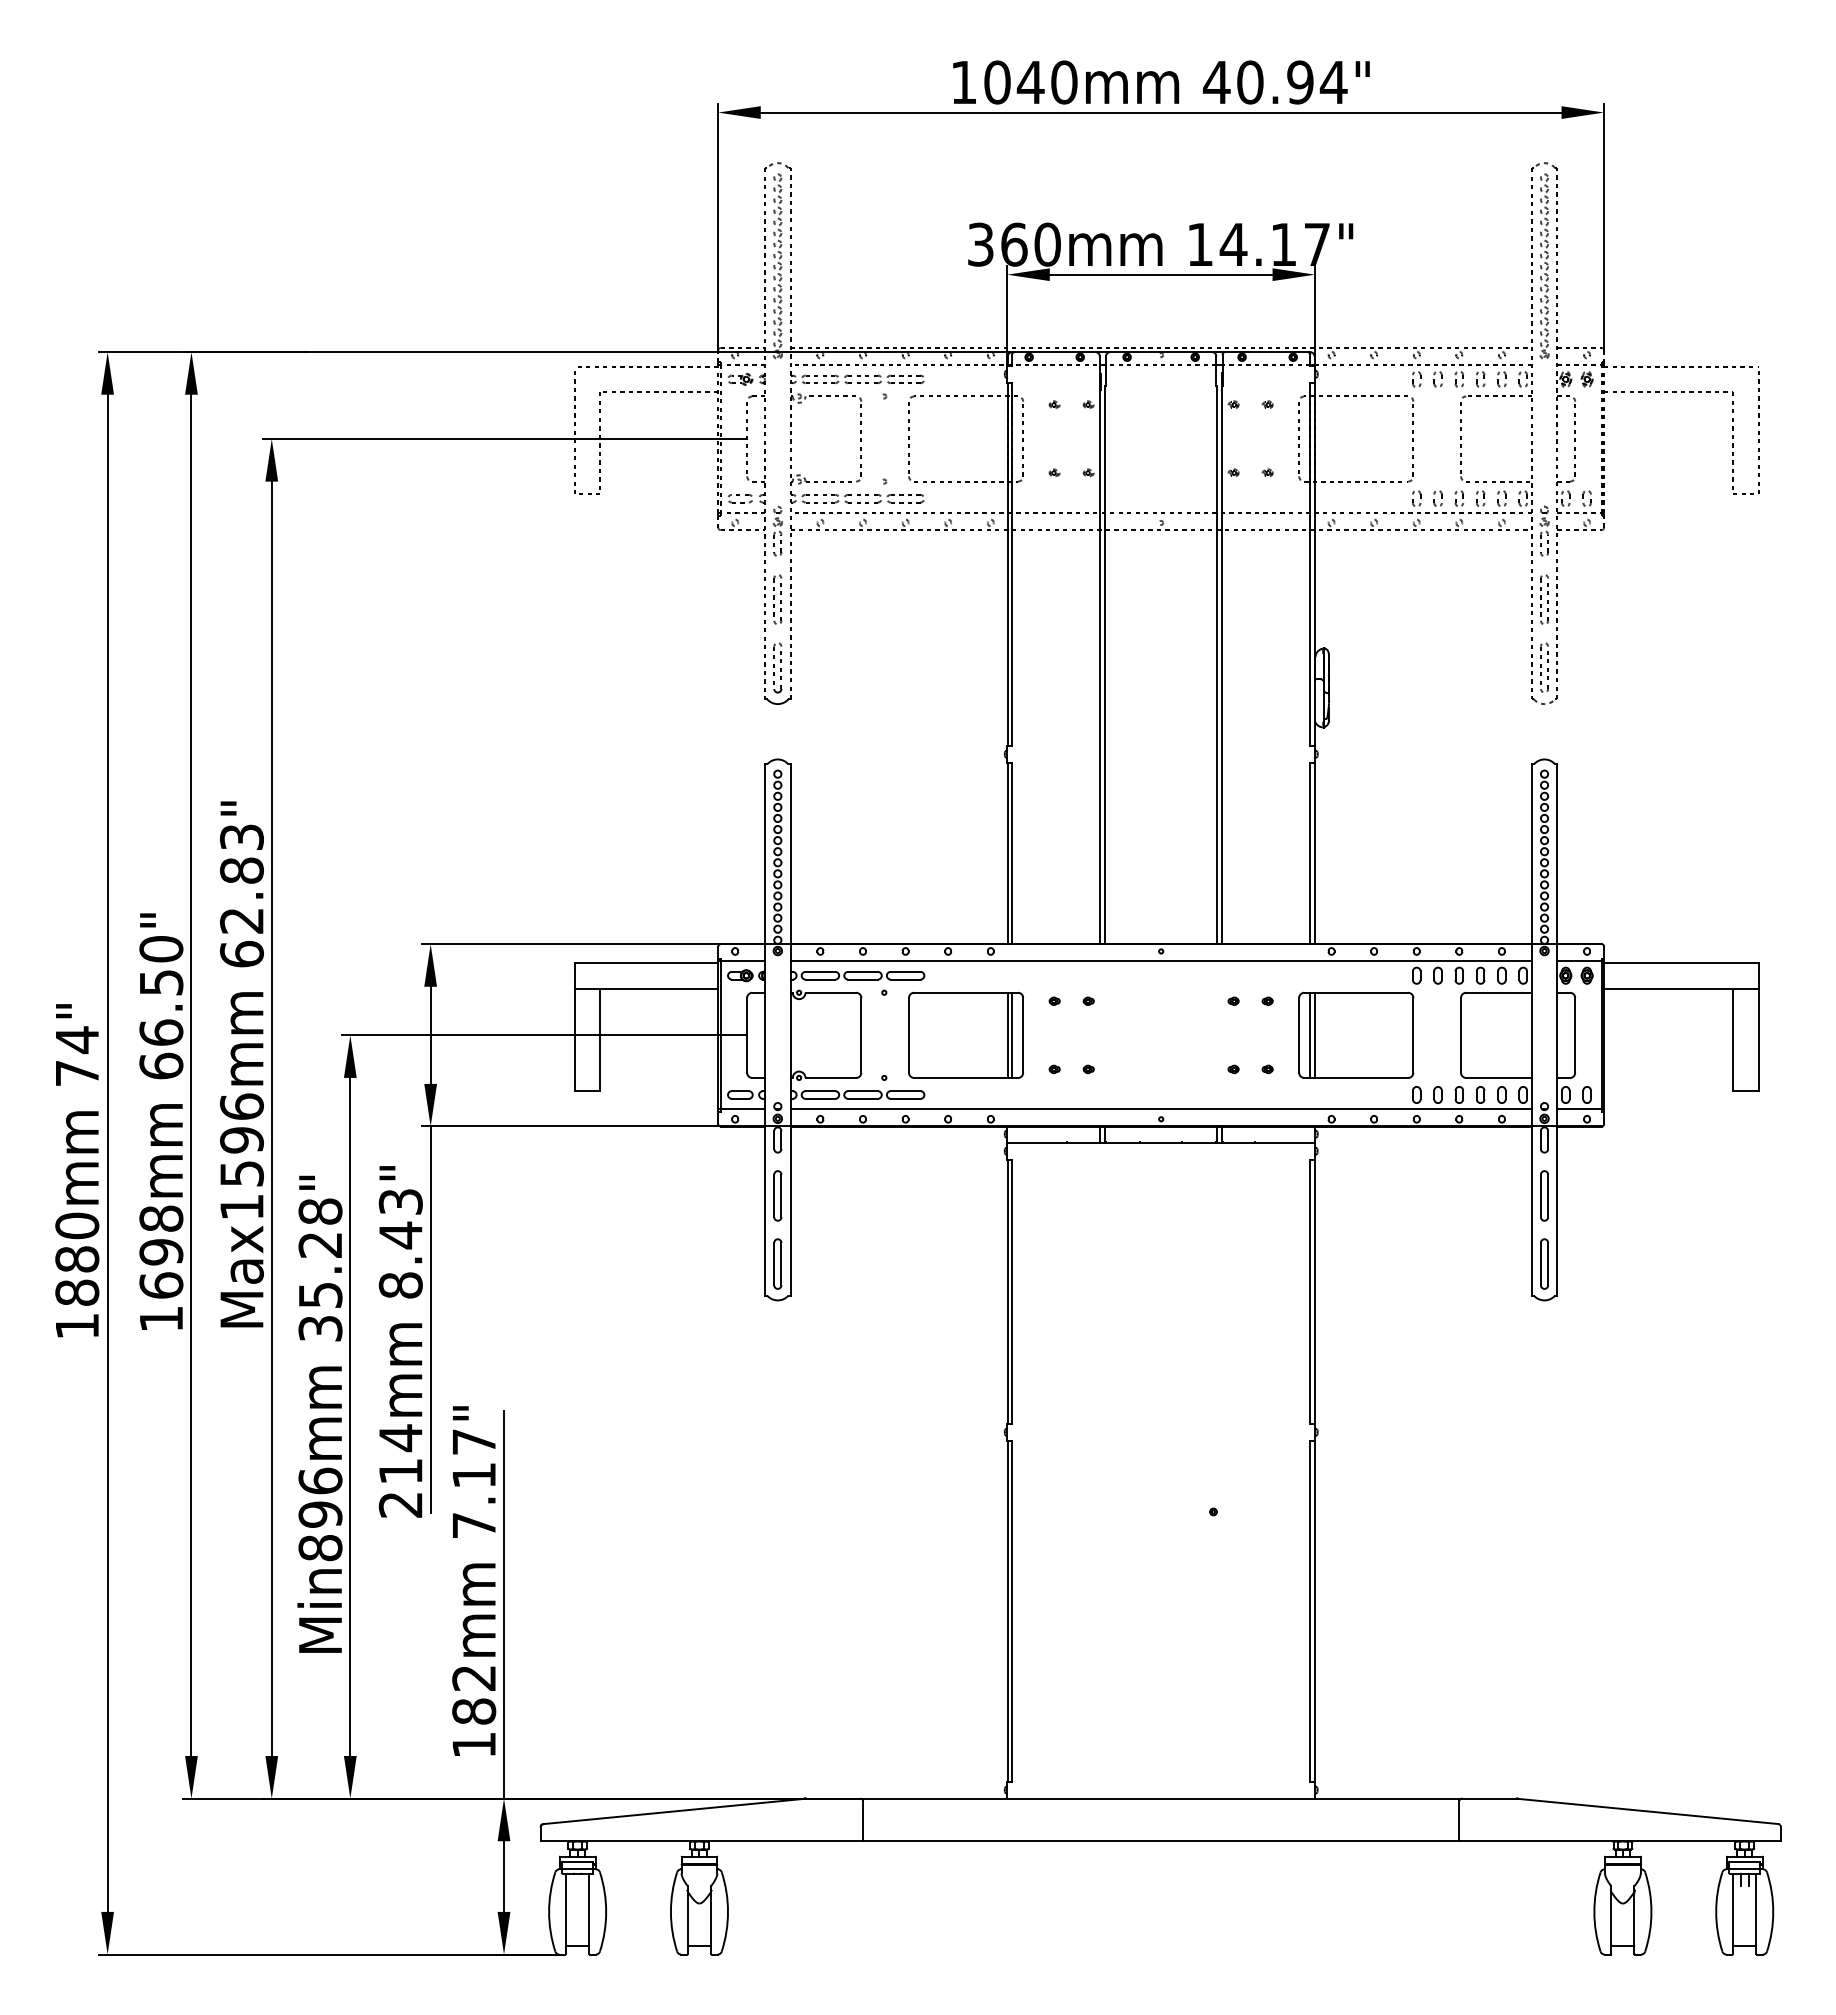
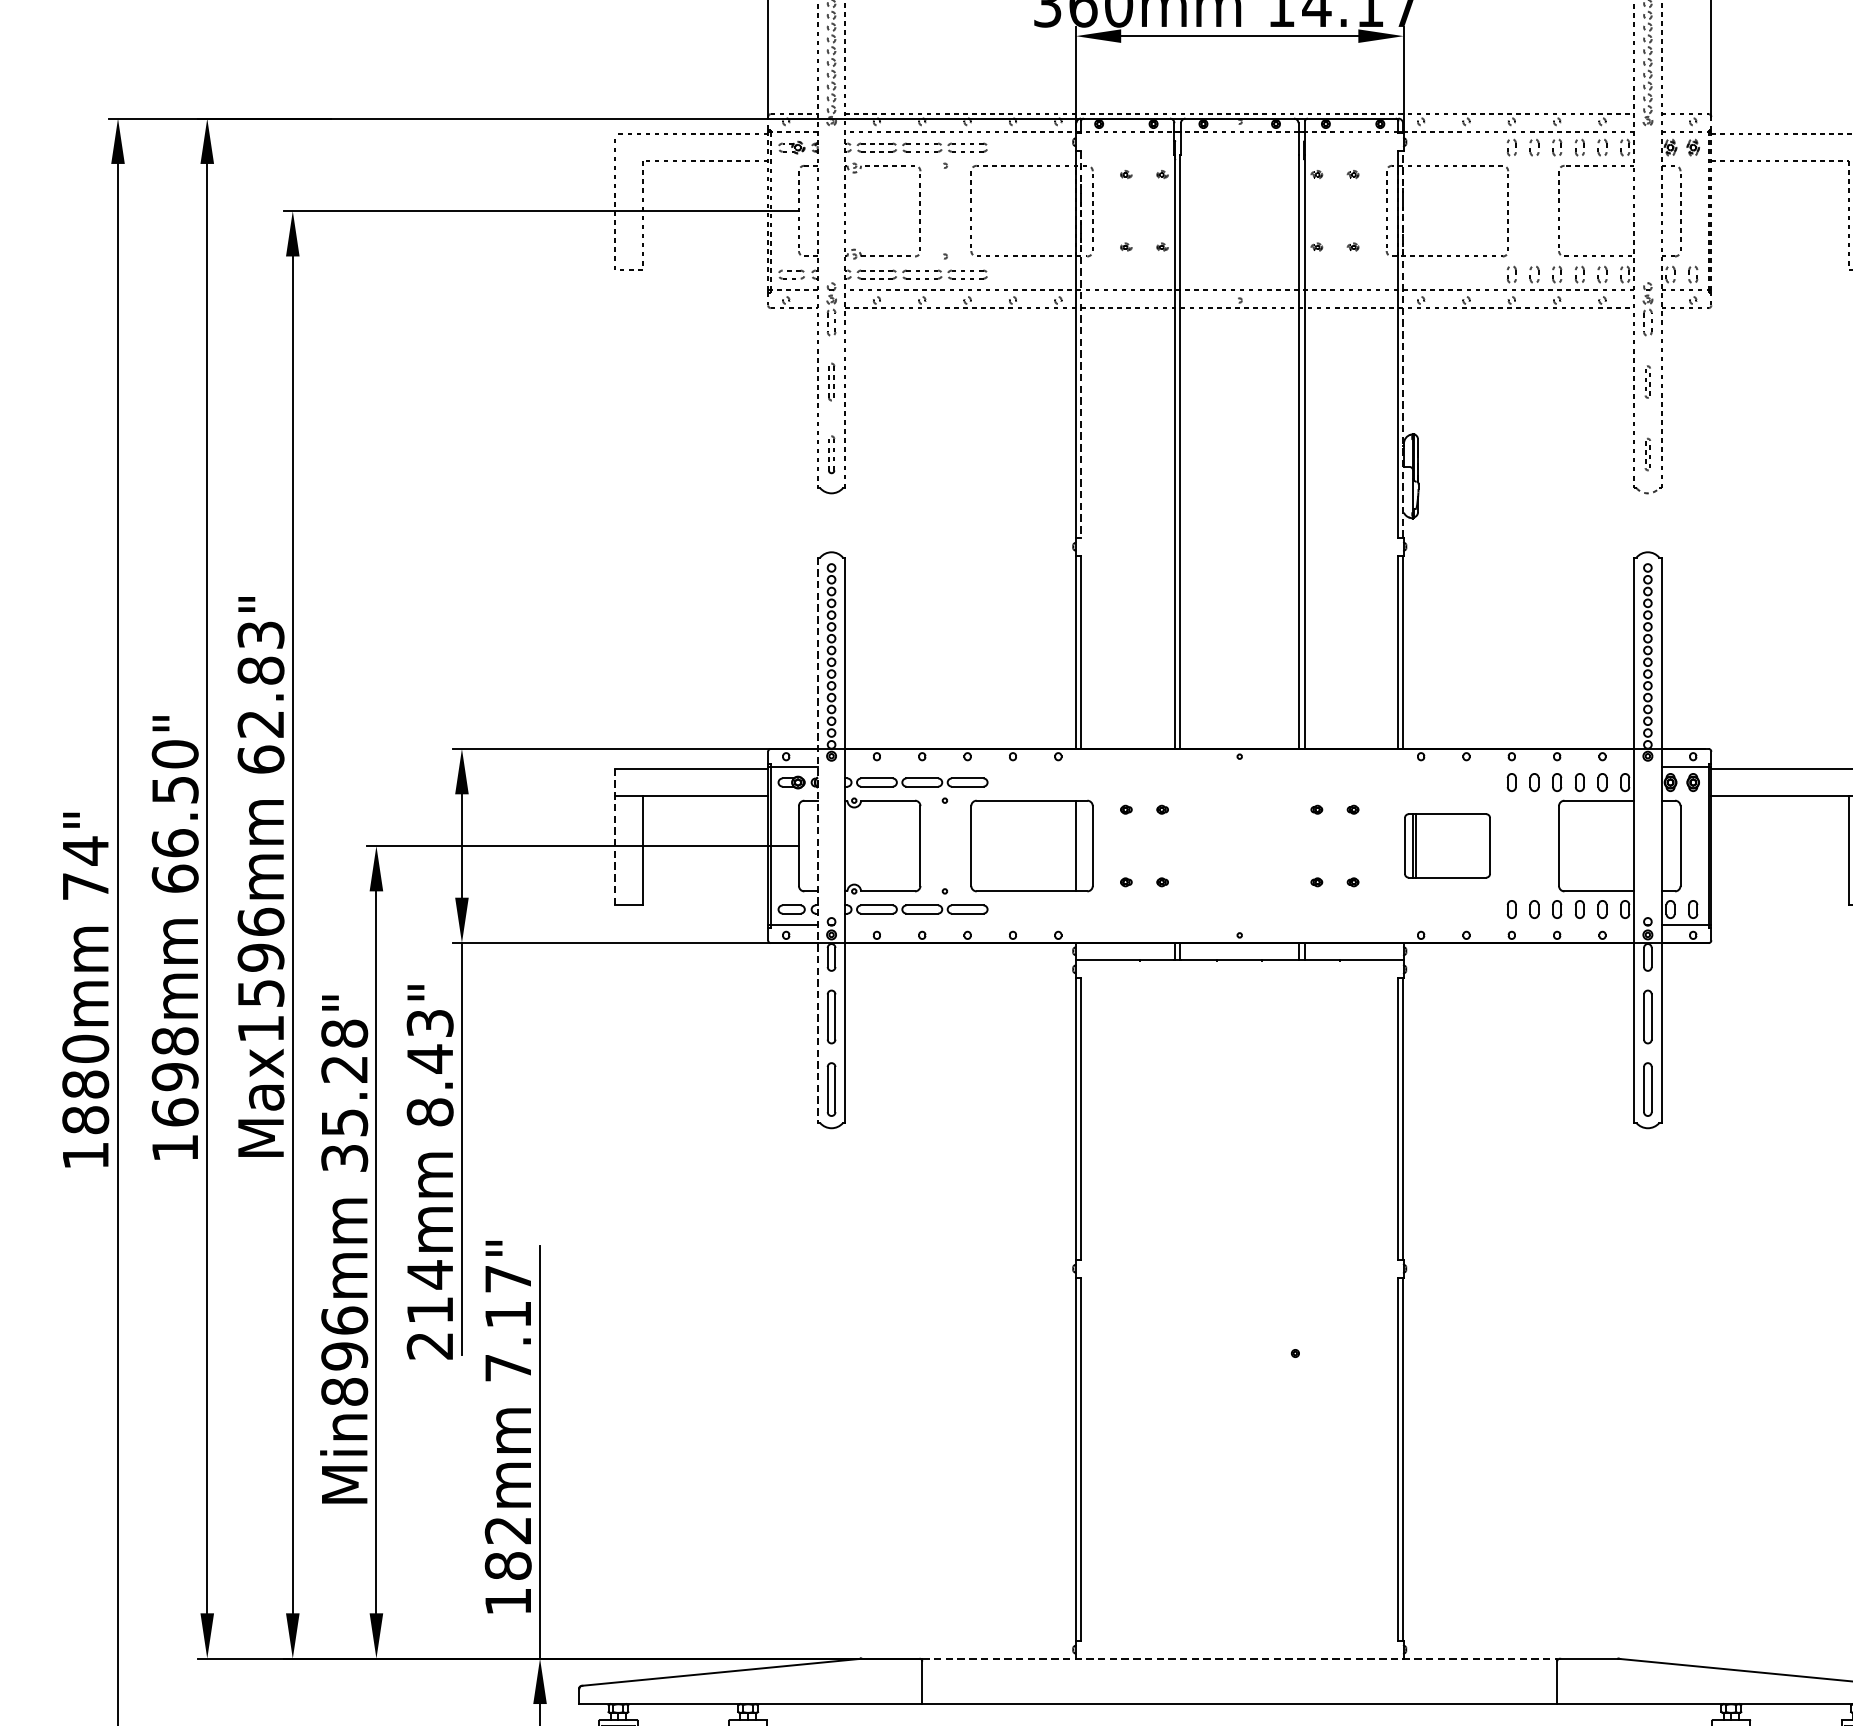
line: (1314, 563) -> (1402, 343), solid -> dashed
line: (1012, 564) -> (1081, 344), solid -> dashed
part: (777, 599) -> (831, 381), size x0.7
part: (1544, 599) -> (1647, 381), size x0.6
part: (777, 667) -> (831, 454), size x0.7
part: (1544, 667) -> (1647, 454), size x0.6
line: (1160, 961) -> (1239, 767), removed
line: (574, 1026) -> (615, 836), solid -> dashed
line: (765, 1030) -> (818, 840), solid -> dashed
line: (1012, 1034) -> (1081, 845), removed
part: (1356, 1034) -> (1447, 845), size x0.7
line: (1160, 1109) -> (1239, 924), removed
line: (1161, 1798) -> (1240, 1658), solid -> dashed

